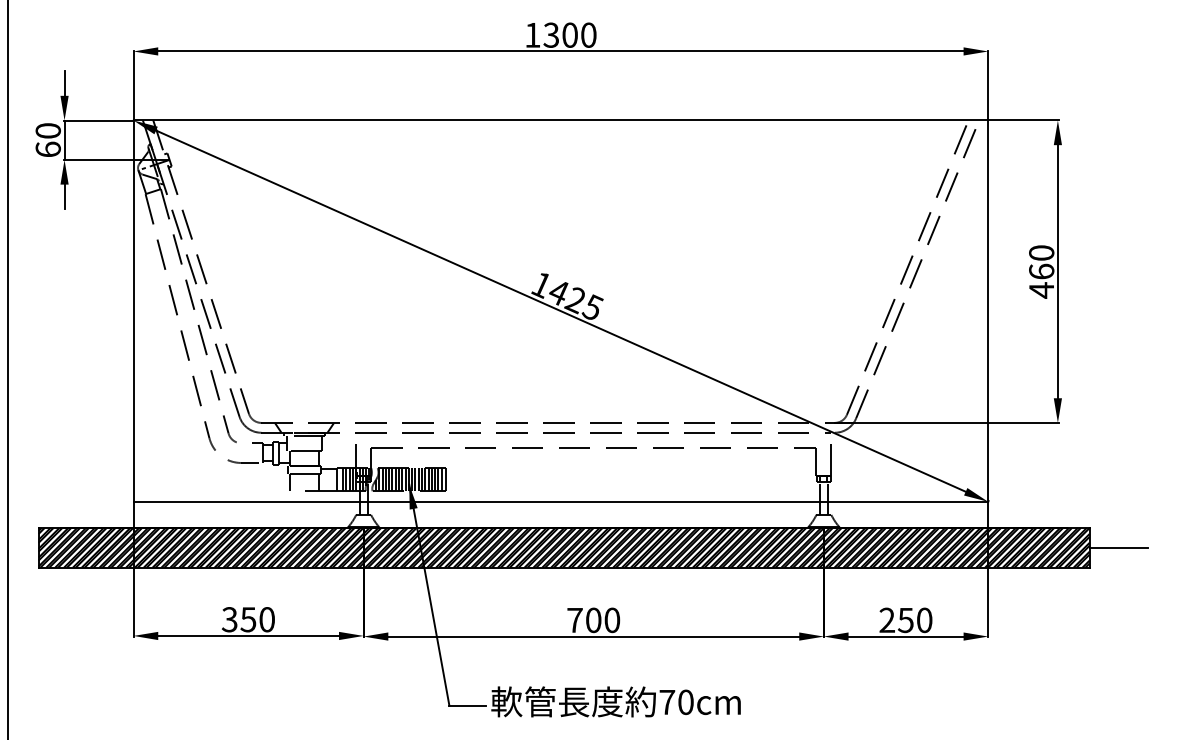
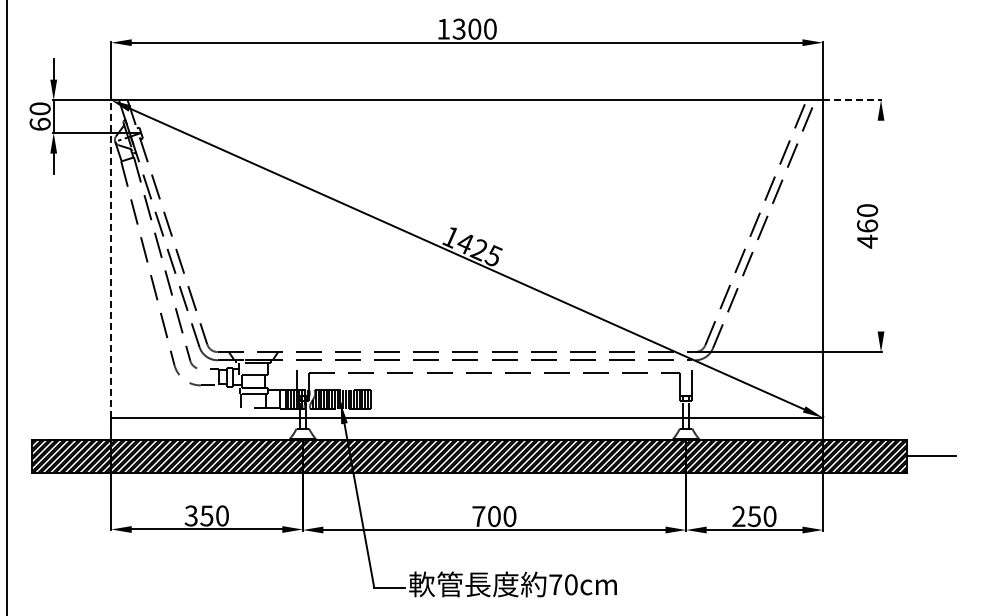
line: (1024, 120) -> (853, 100), solid -> dashed
line: (1058, 270) -> (881, 225), removed
line: (133, 310) -> (111, 258), solid -> dashed

